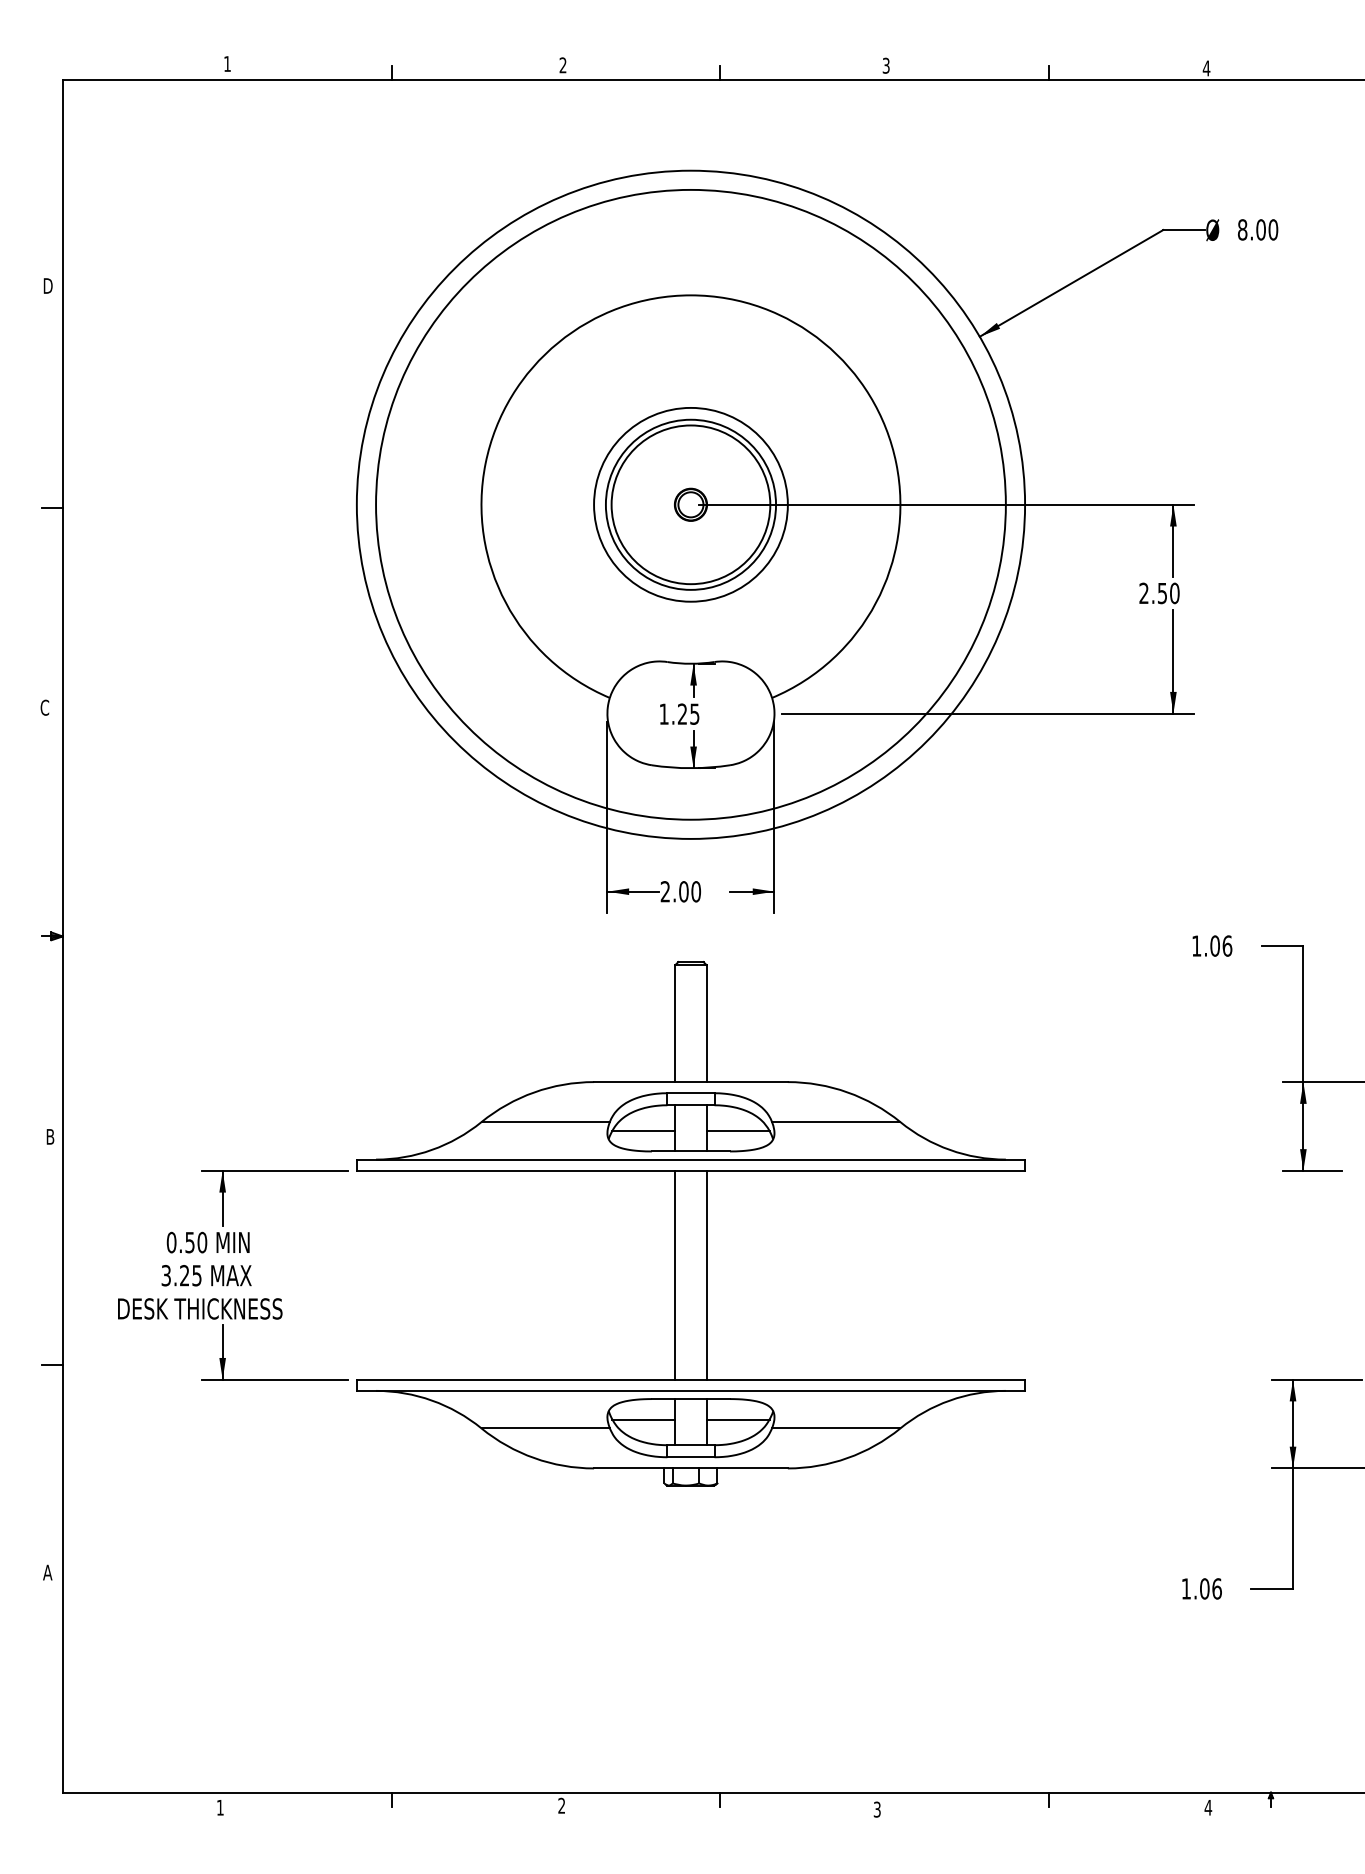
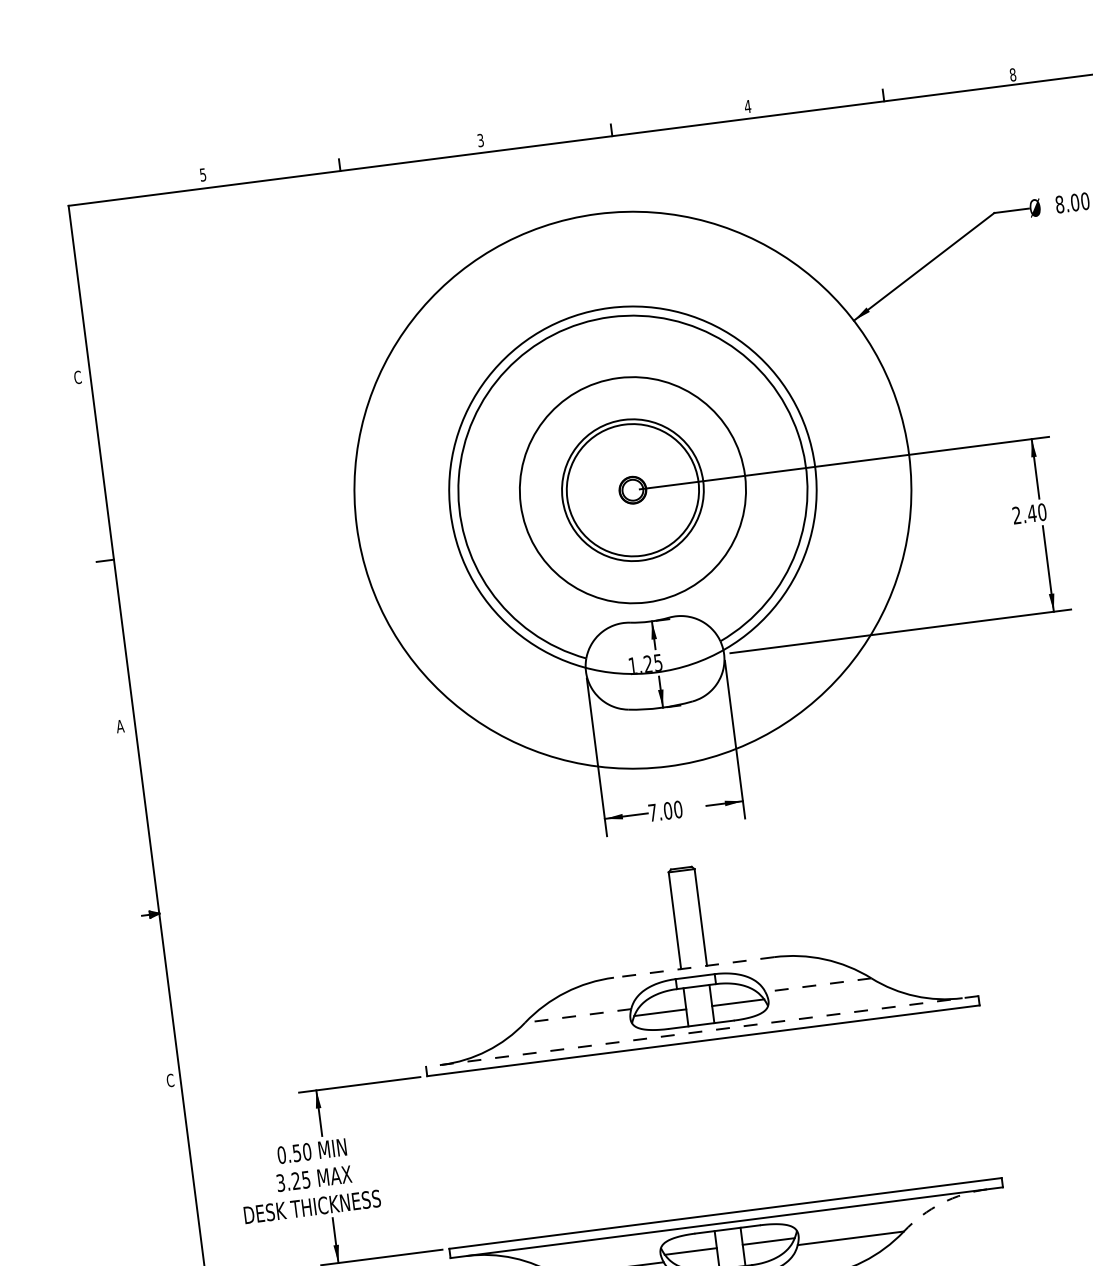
text: (227, 64) -> (203, 175), 1 -> 5
text: (562, 65) -> (480, 140), 2 -> 3
text: (885, 65) -> (747, 106), 3 -> 4
text: (1206, 68) -> (1012, 74), 4 -> 8
text: (47, 286) -> (77, 377), D -> C
circle: (690, 504) -> (632, 490), size x0.7
circle: (690, 504) -> (632, 490), size x1.4
text: (1162, 593) -> (1032, 513), 2.50 -> 2.40
text: (44, 707) -> (120, 726), C -> A
text: (664, 891) -> (652, 812), 2.00 -> 7.00
line: (690, 1082) -> (693, 967), solid -> dashed
line: (545, 1122) -> (578, 1016), solid -> dashed
line: (835, 1122) -> (817, 985), solid -> dashed
text: (50, 1136) -> (170, 1080), B -> C
line: (690, 1159) -> (701, 1031), solid -> dashed
line: (675, 1274) -> (701, 1128), removed
line: (706, 1274) -> (727, 1124), removed
arc: (949, 1400) -> (941, 1203), solid -> dashed

